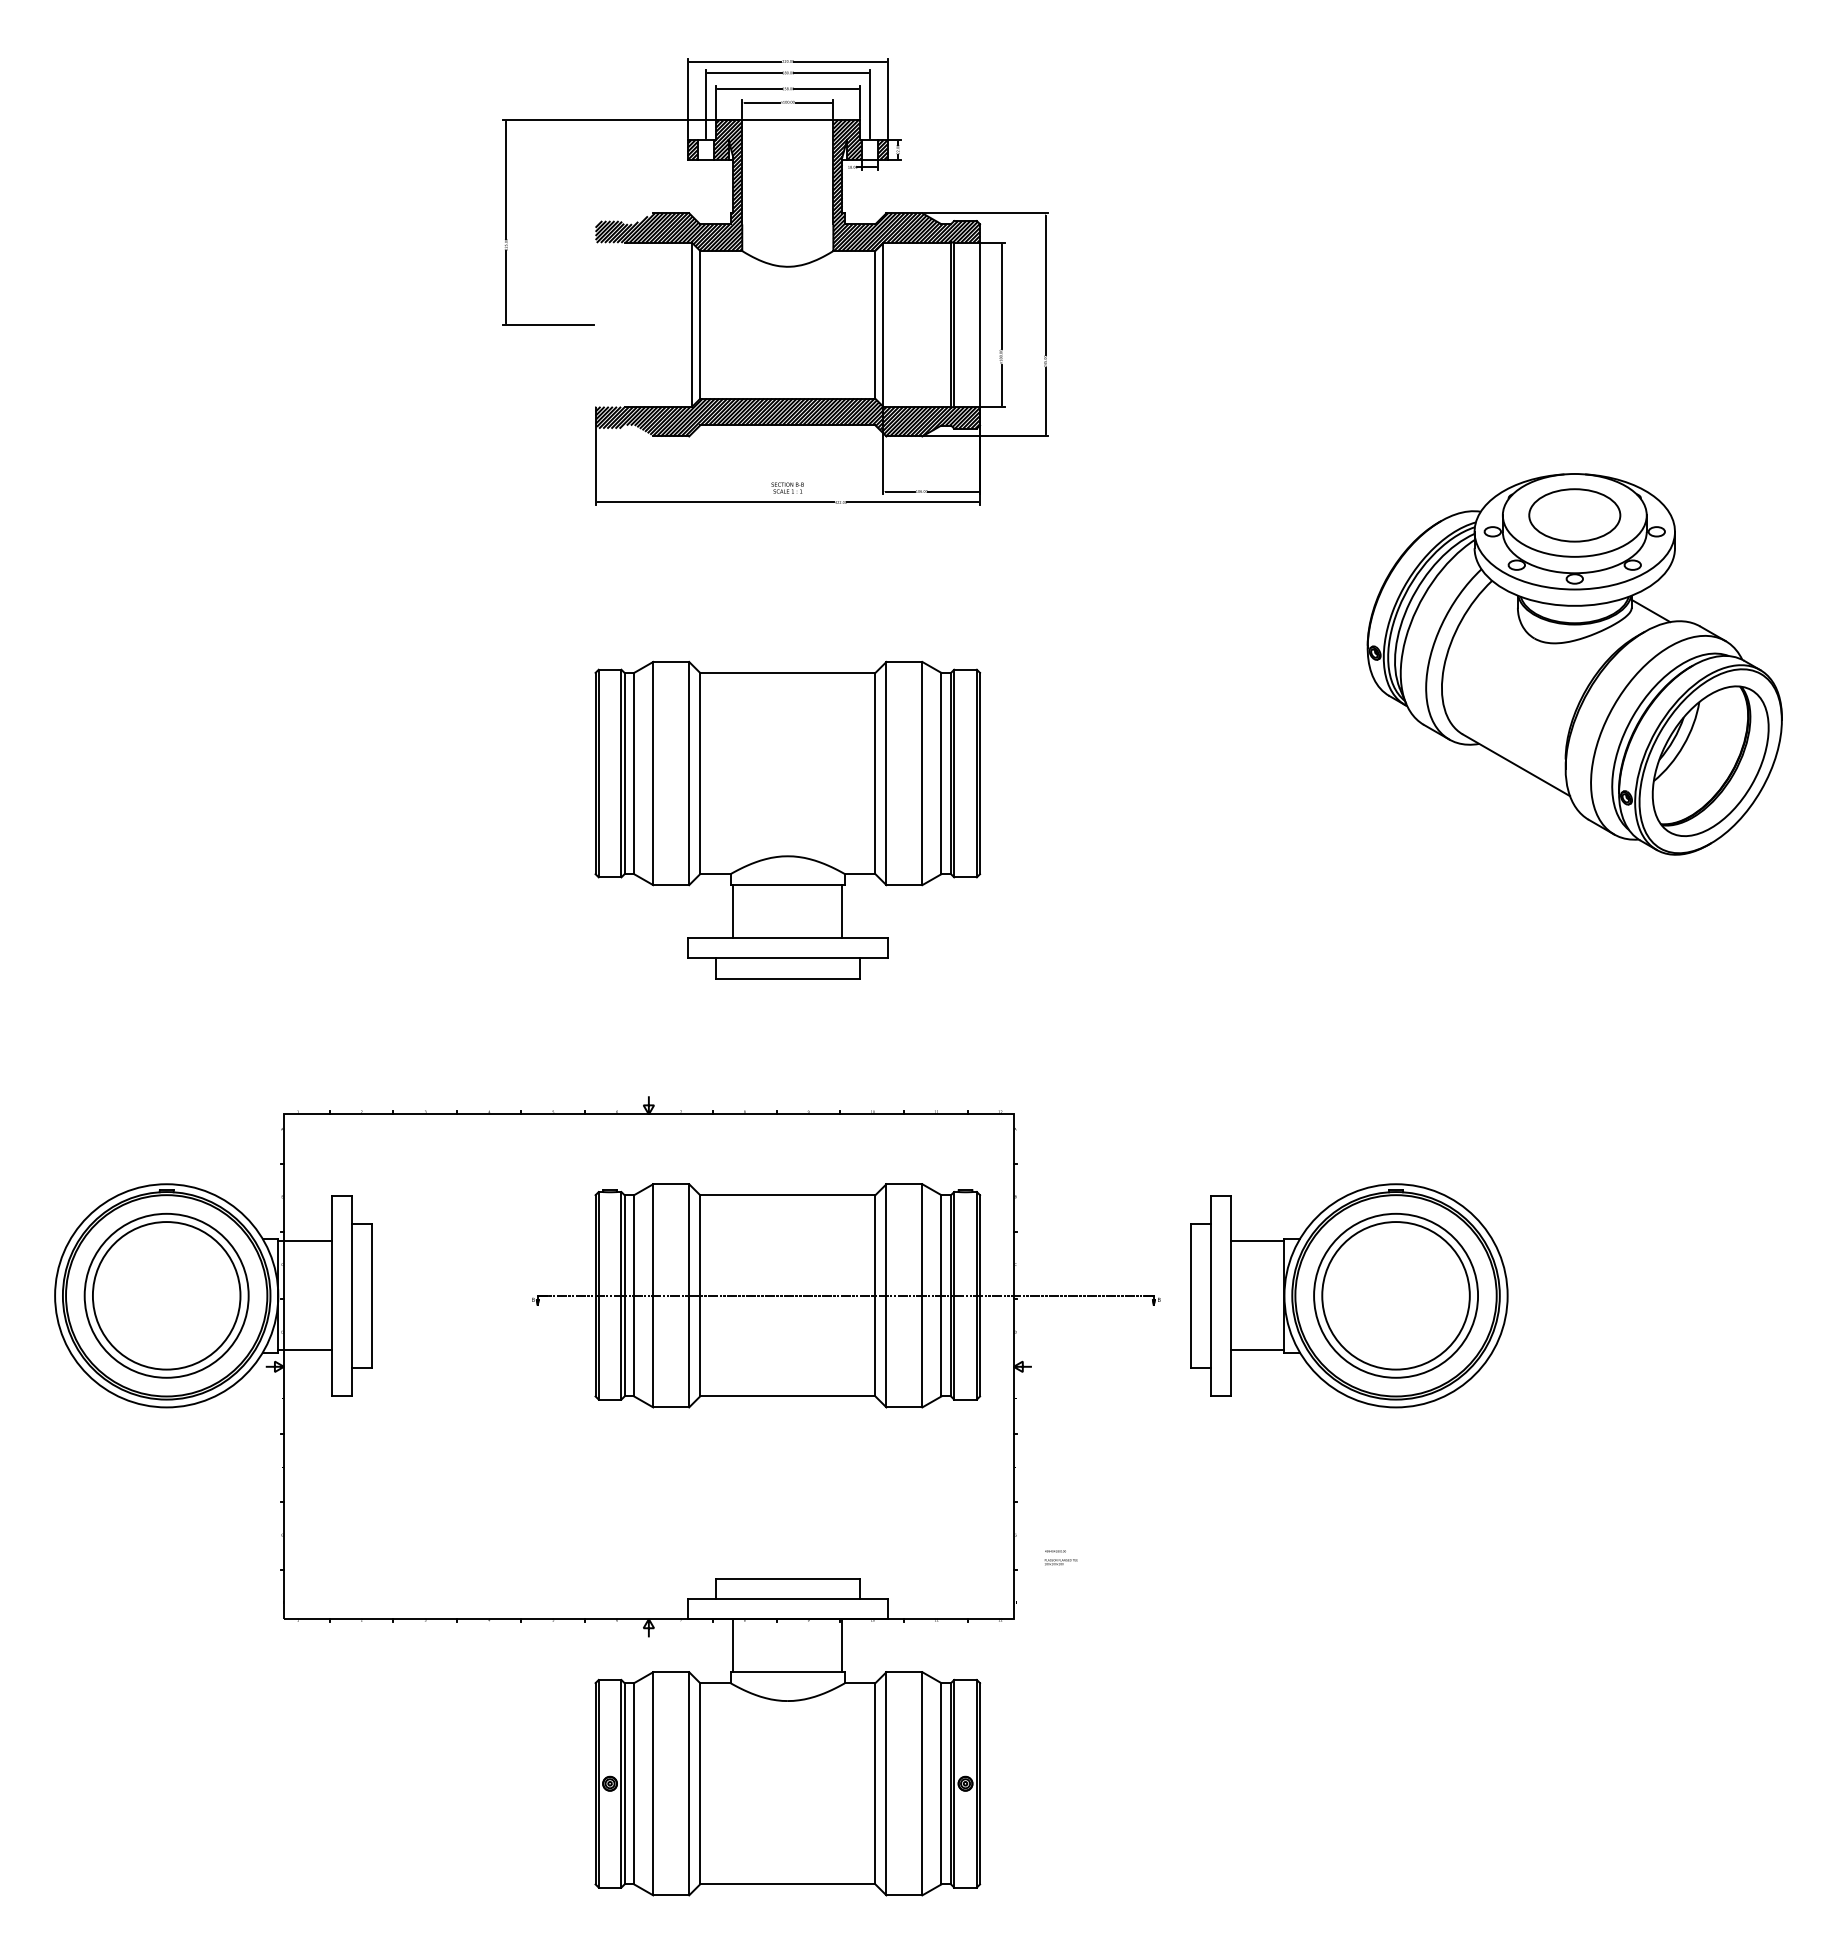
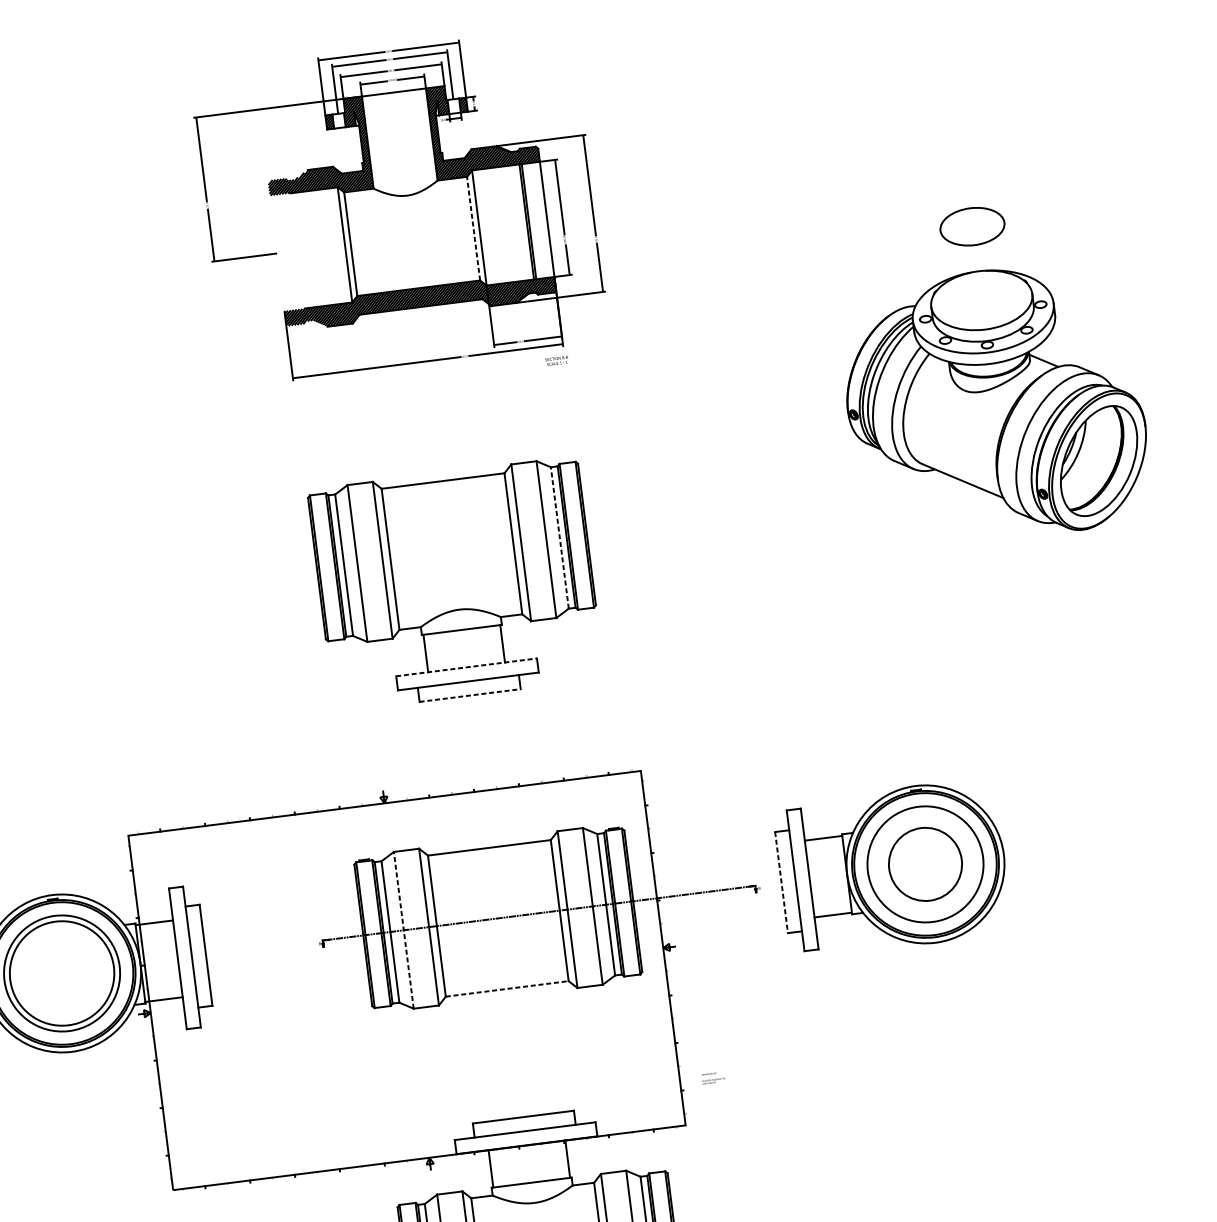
line: (875, 324) -> (473, 228), solid -> dashed
text: (787, 487) -> (556, 360), moved
part: (1574, 515) -> (972, 226), moved
line: (941, 773) -> (559, 537), solid -> dashed
line: (788, 938) -> (467, 667), solid -> dashed
line: (787, 978) -> (469, 695), solid -> dashed
line: (653, 1295) -> (403, 930), solid -> dashed
line: (1191, 1295) -> (781, 882), solid -> dashed
circle: (1395, 1295) -> (925, 864), size x0.7
line: (788, 1396) -> (507, 989), solid -> dashed

